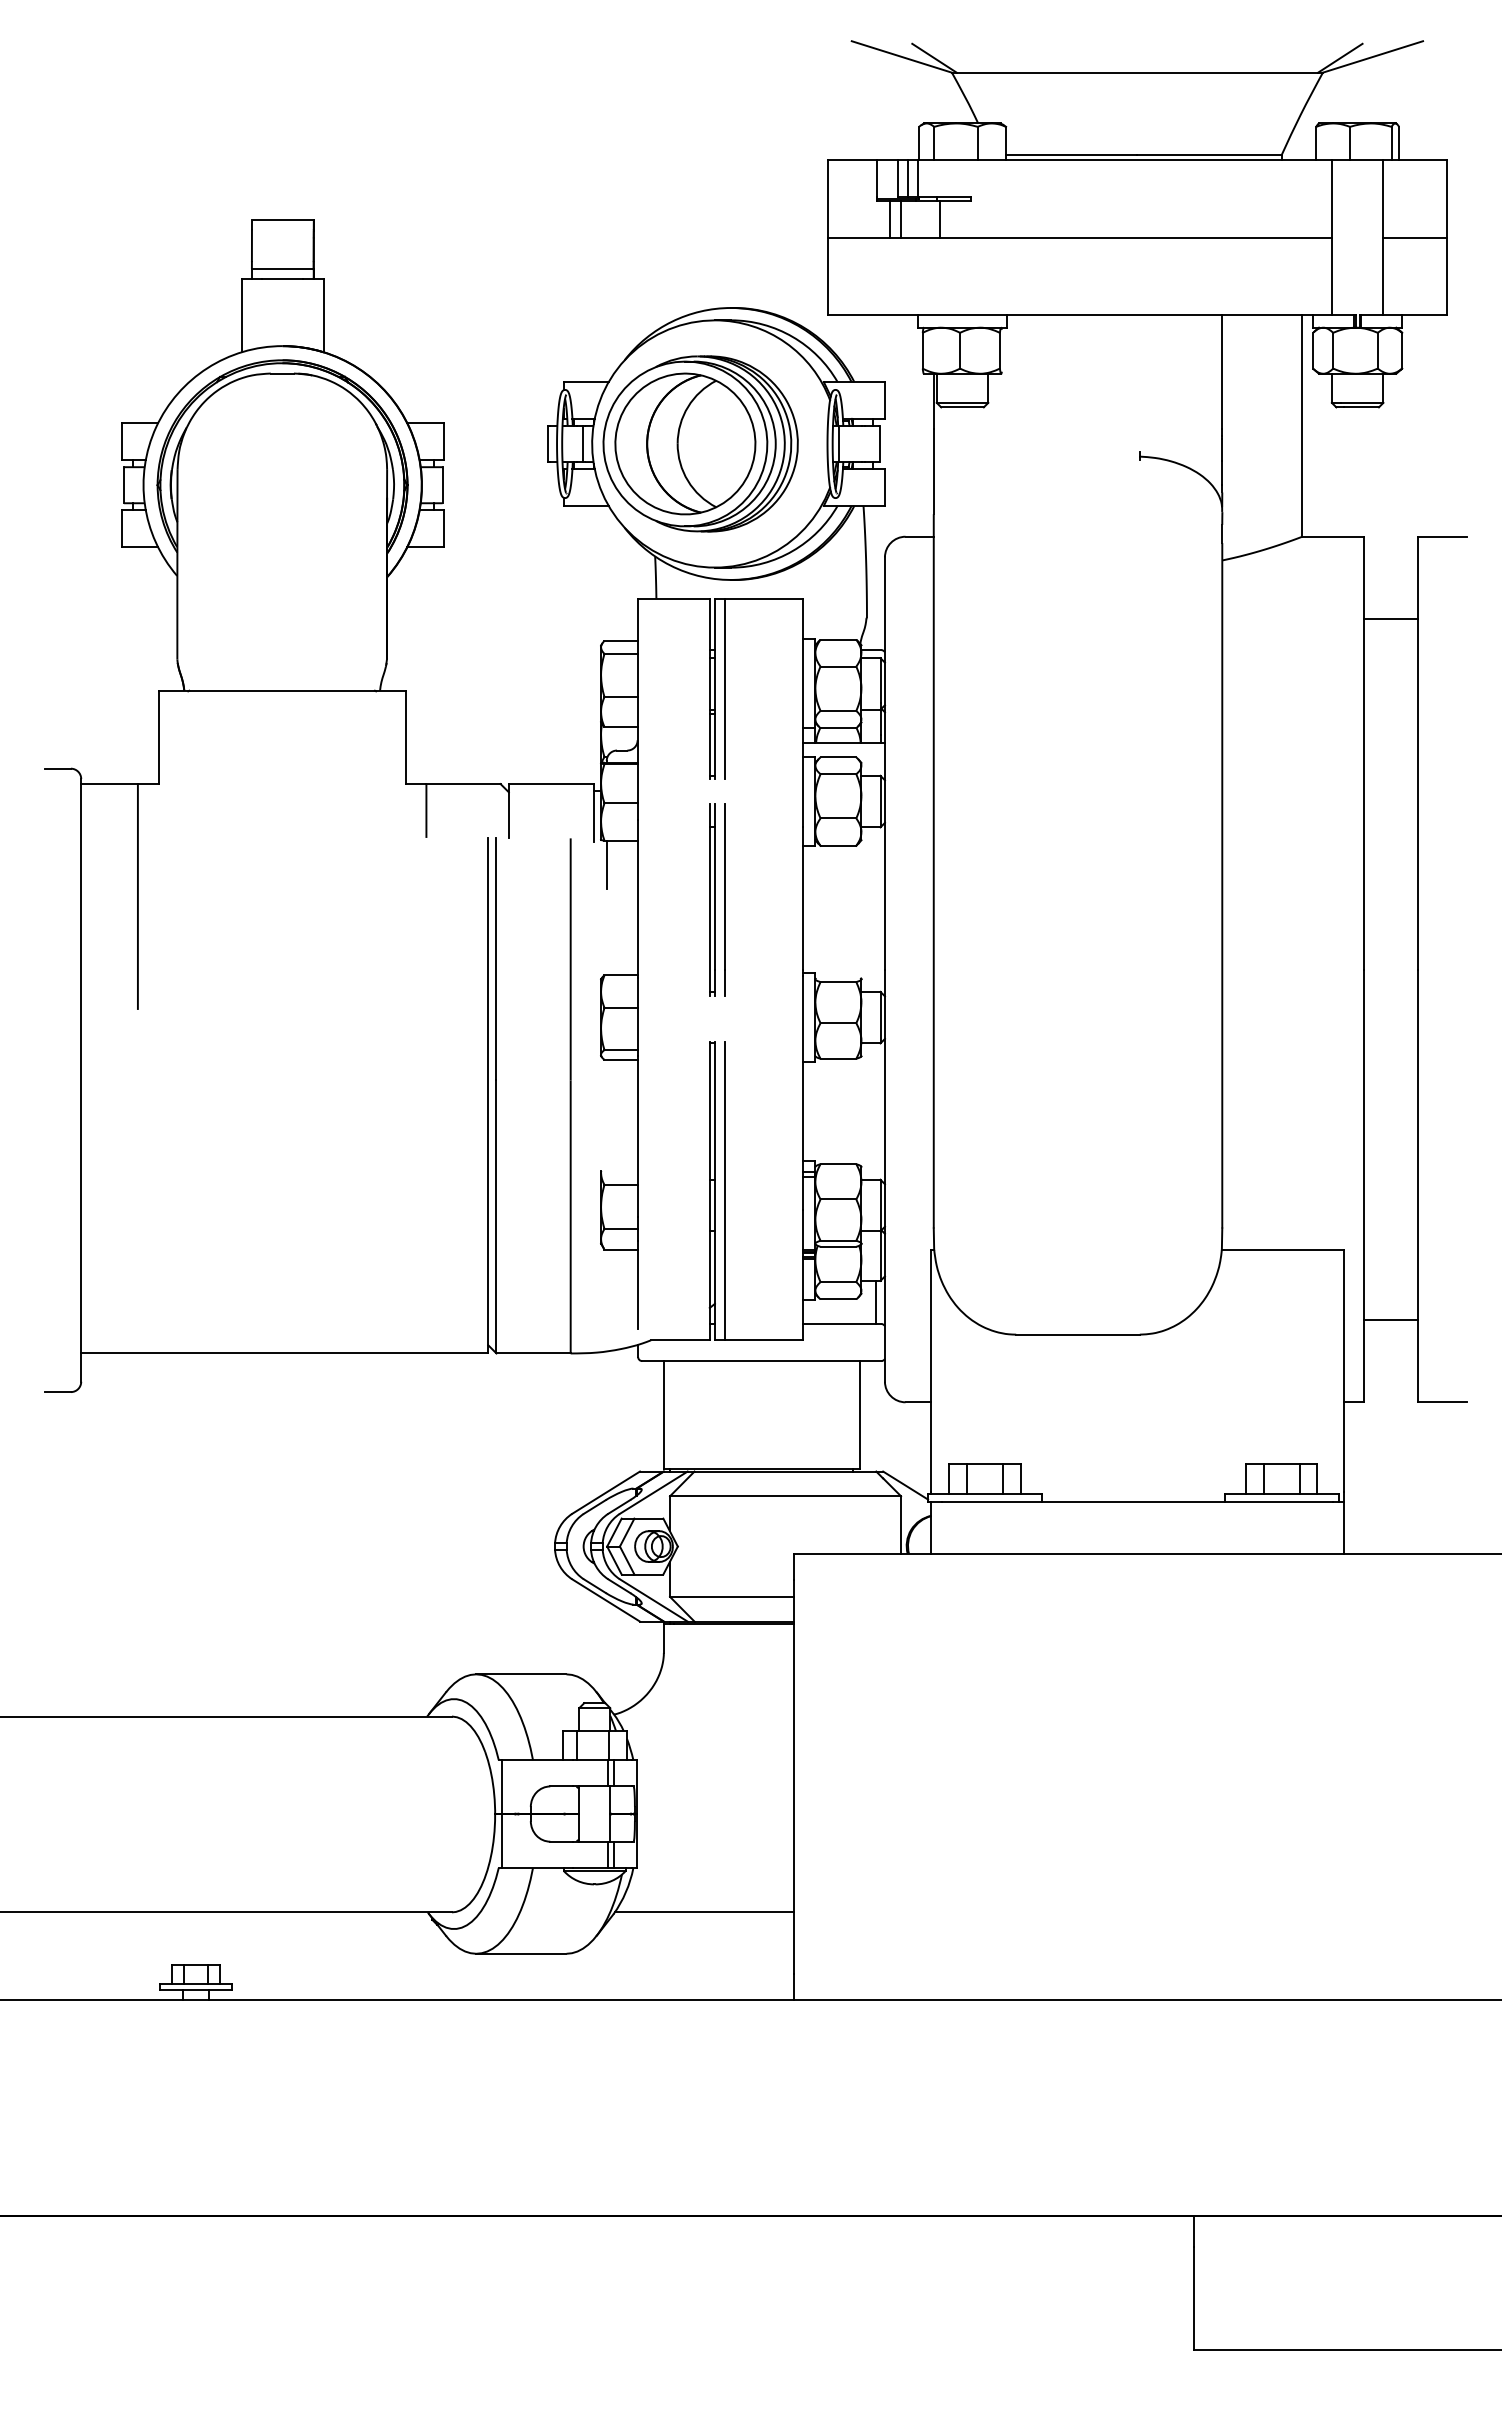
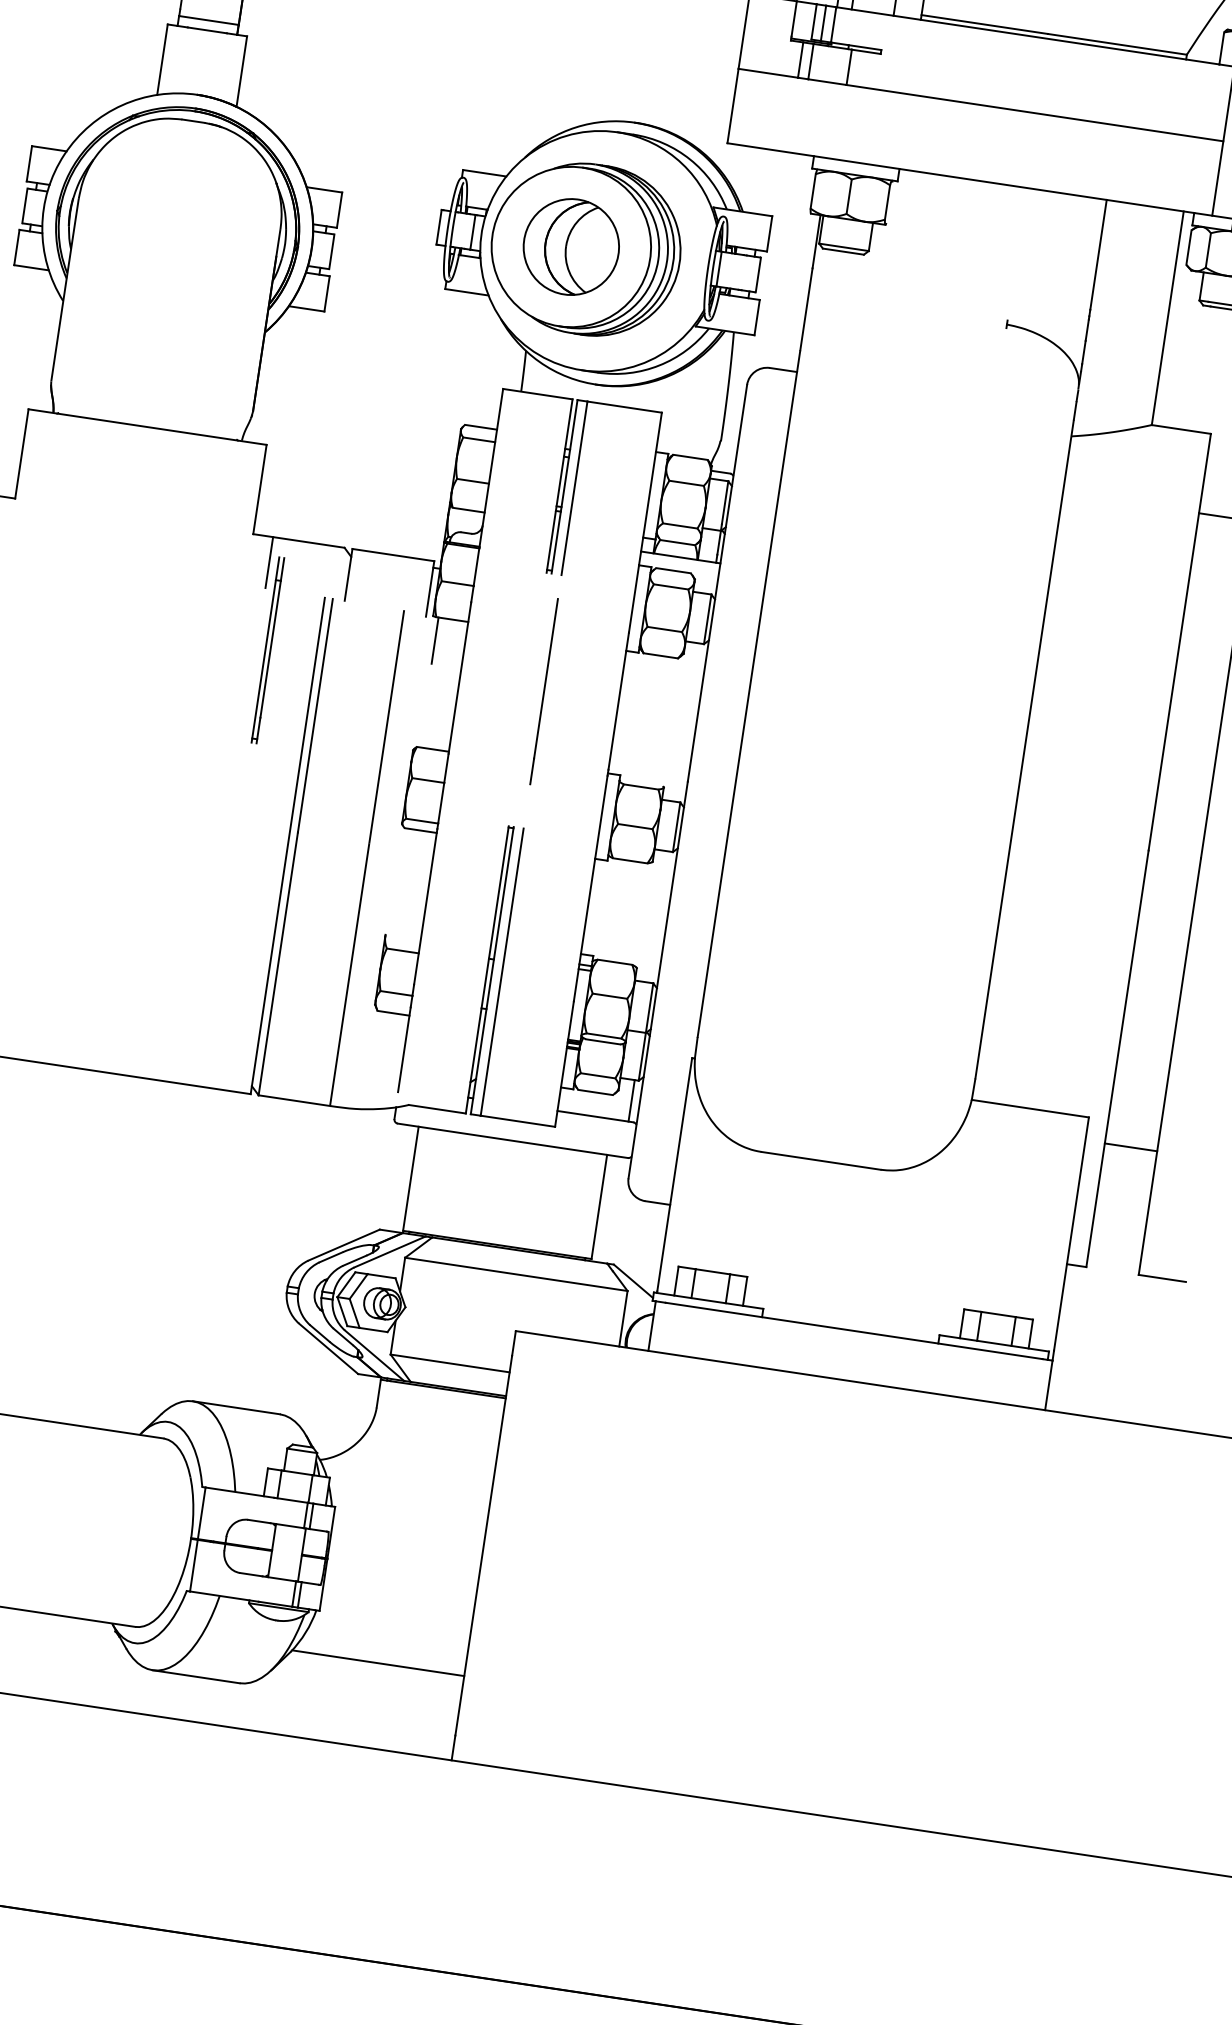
part: (685, 443) -> (571, 246), size x0.7
part: (712, 899) -> (268, 649), moved
line: (1390, 1319) -> (1130, 1146), moved

